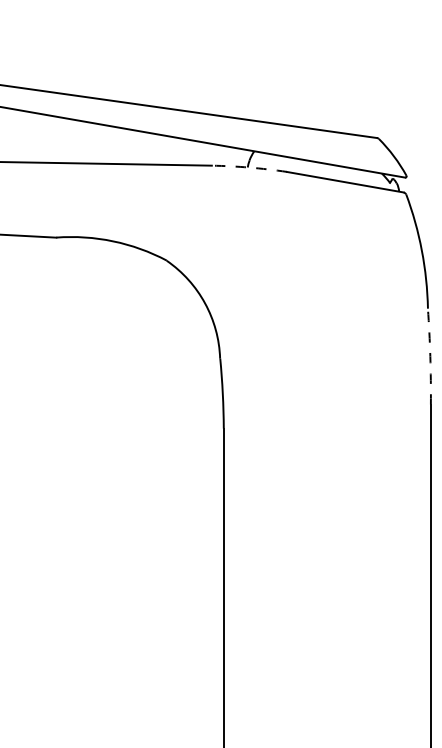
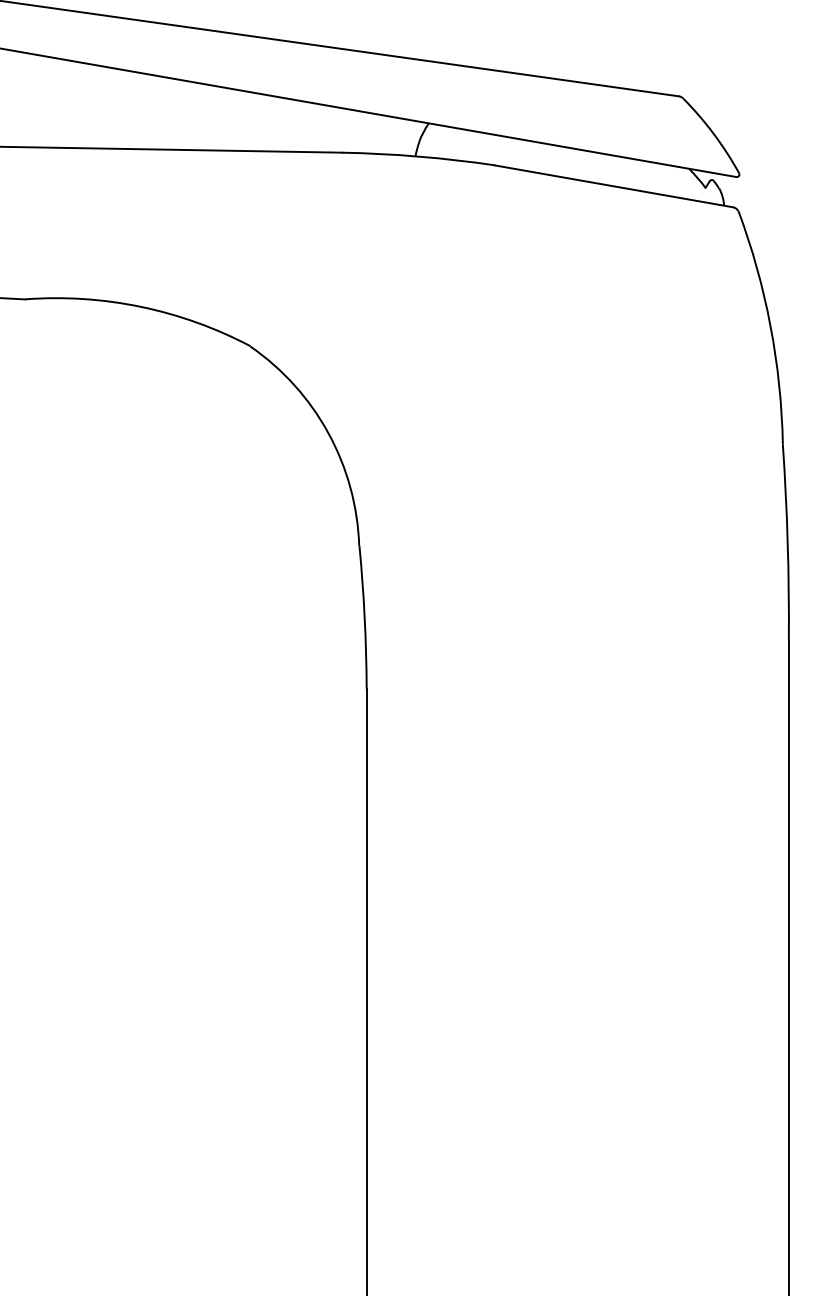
arc: (249, 167) -> (419, 156), dashed -> solid
arc: (430, 356) -> (788, 541), dashed -> solid

